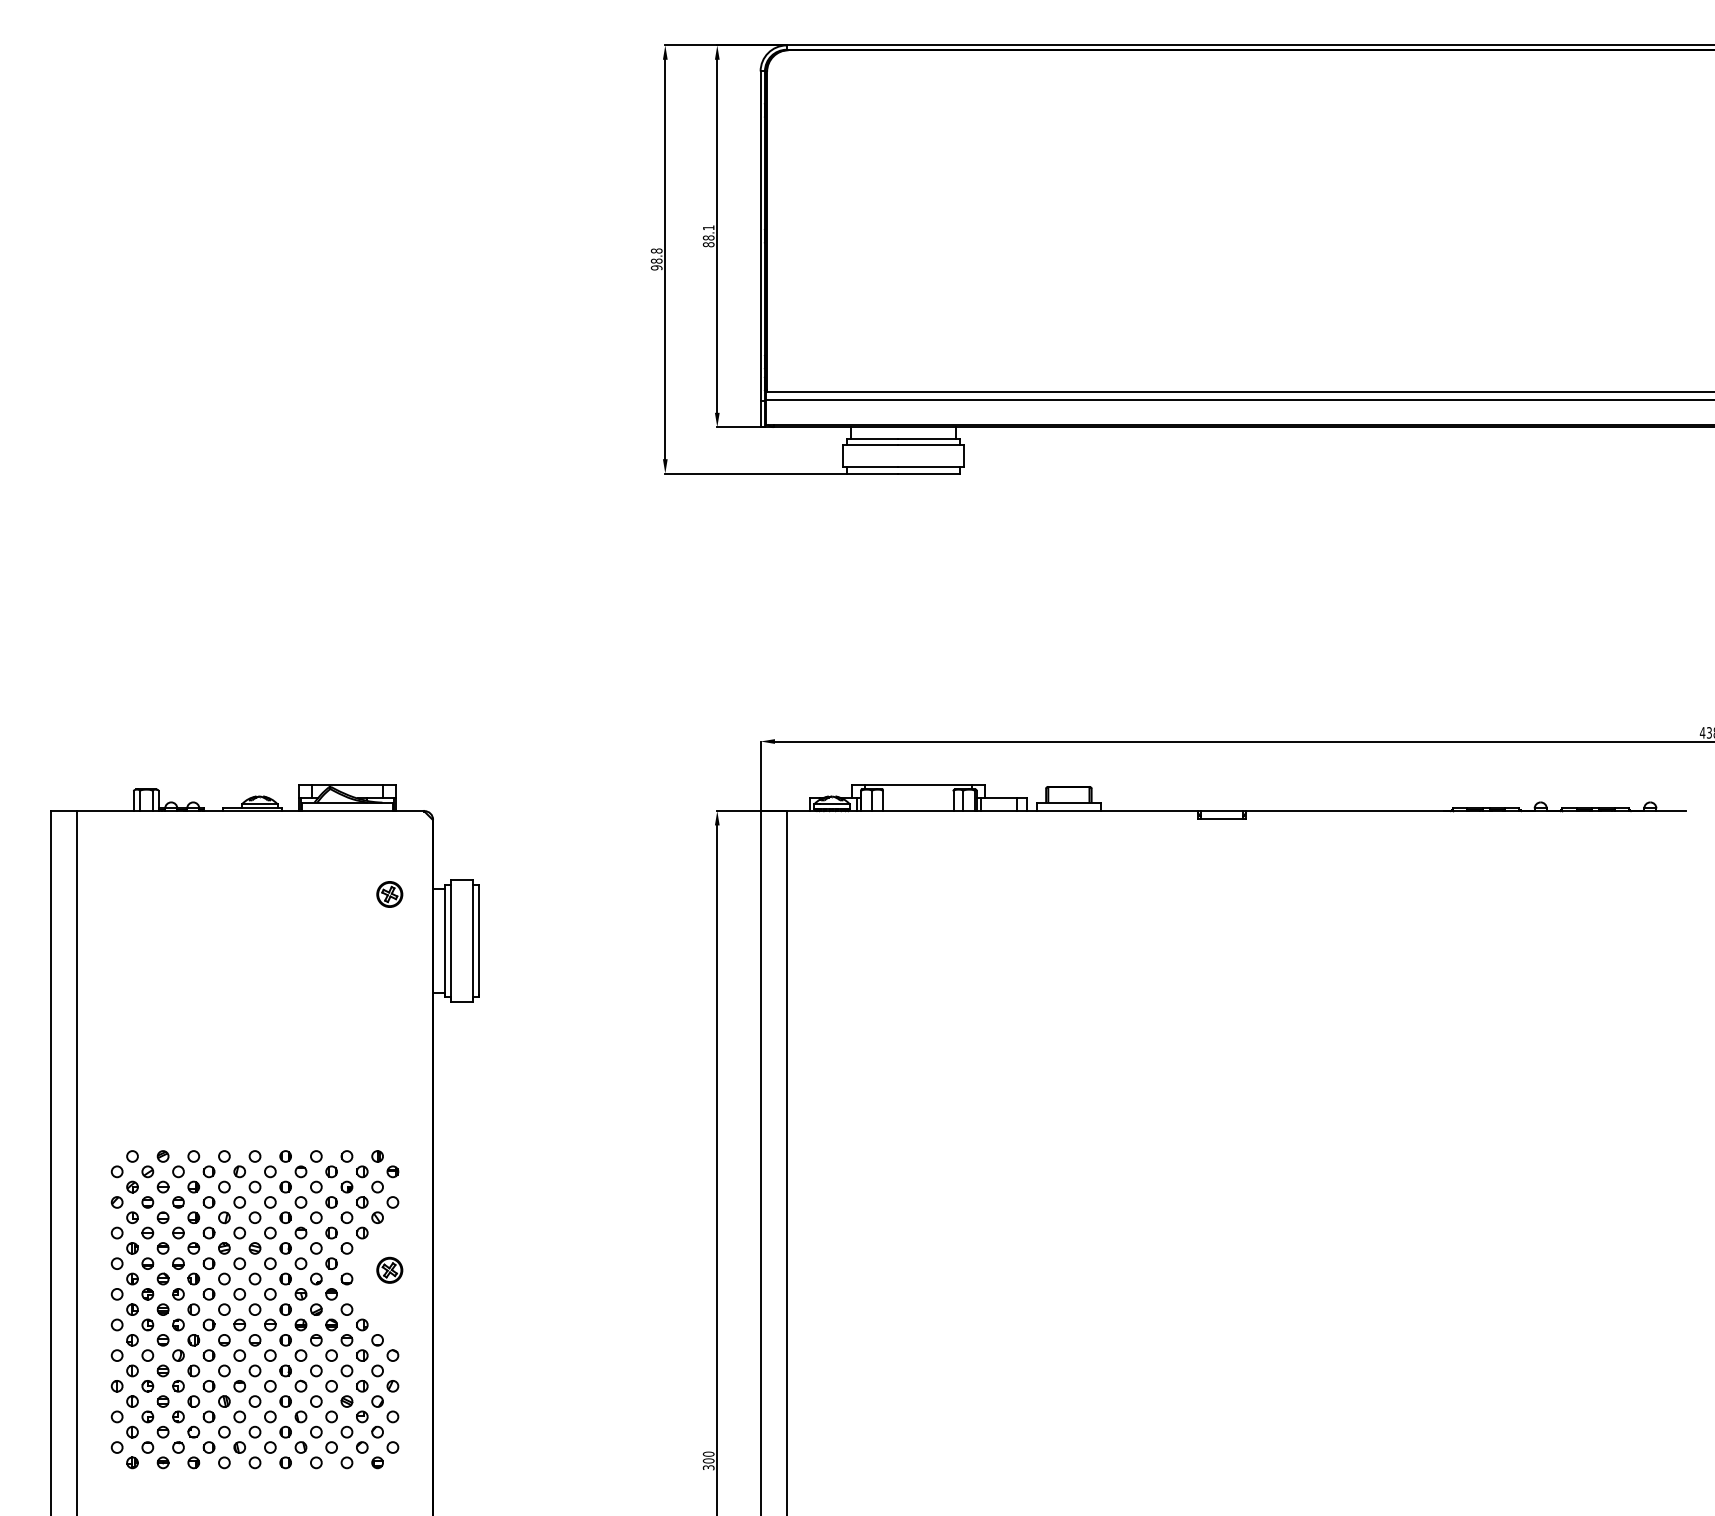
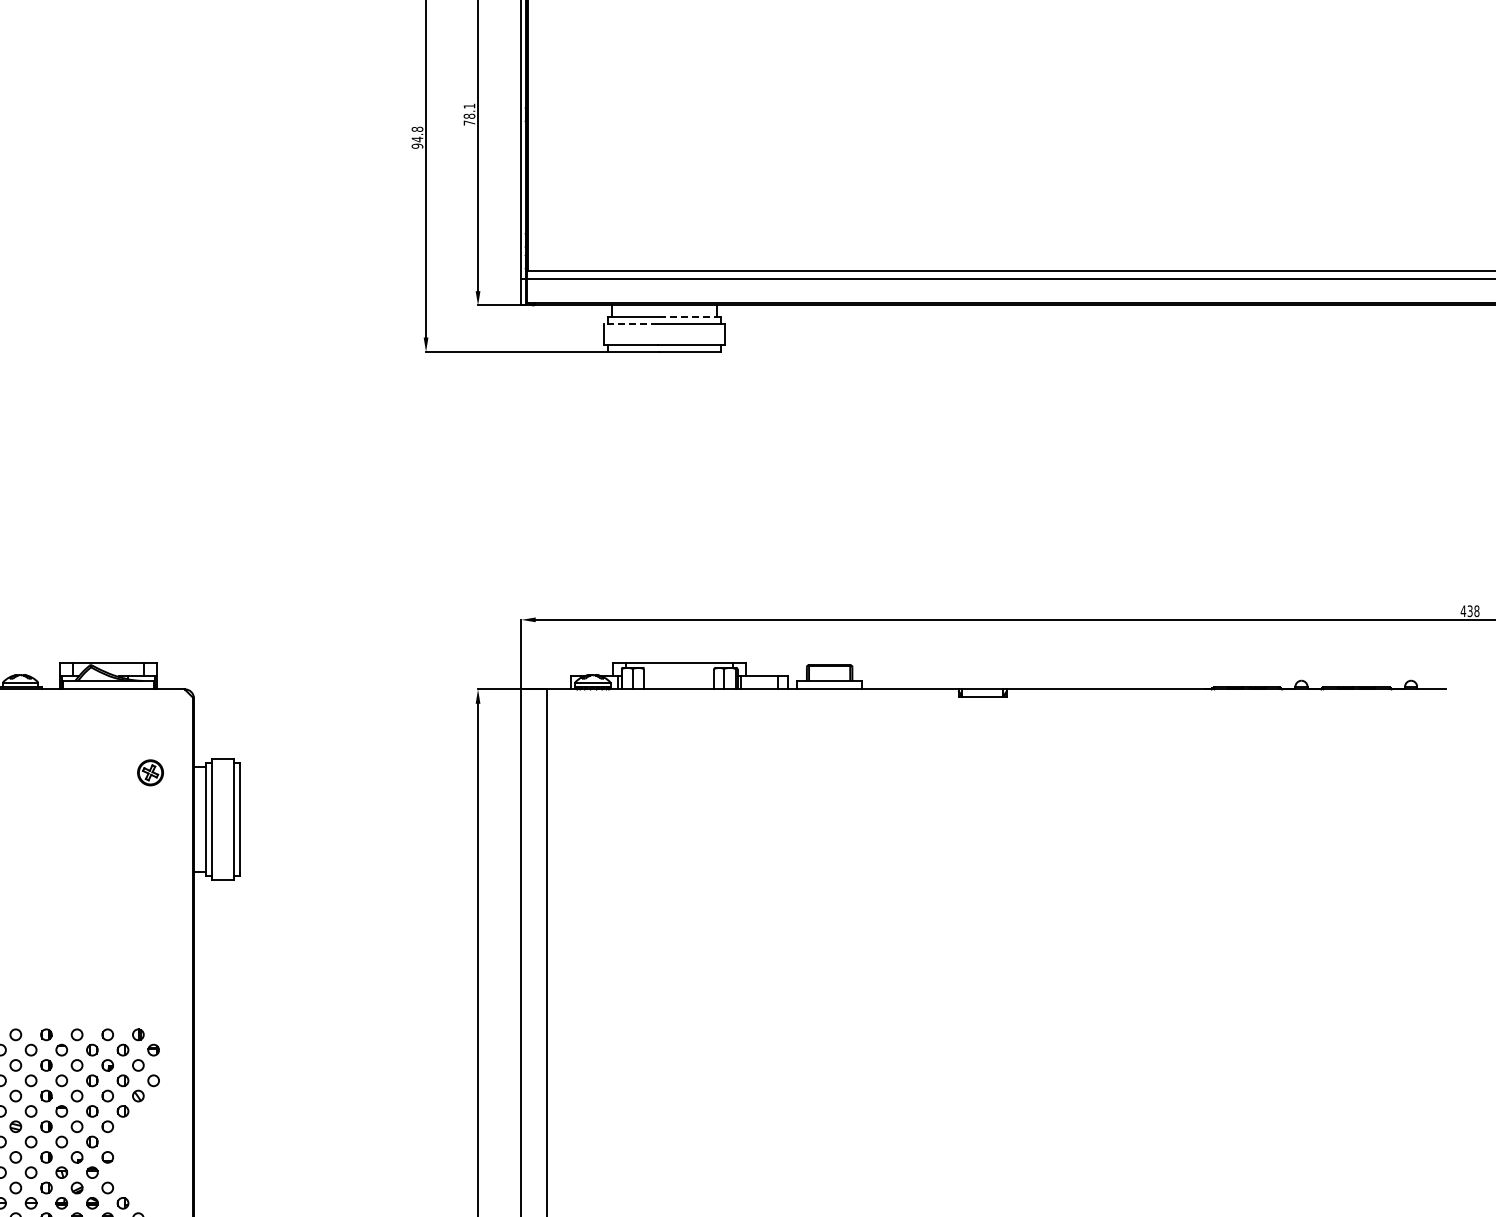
text: (708, 244) -> (469, 122), 88.1 -> 78.1
text: (656, 260) -> (417, 138), 98.8 -> 94.8
line: (928, 438) -> (689, 316), solid -> dashed
line: (869, 445) -> (630, 323), solid -> dashed
part: (389, 1269) -> (150, 1147), removed

